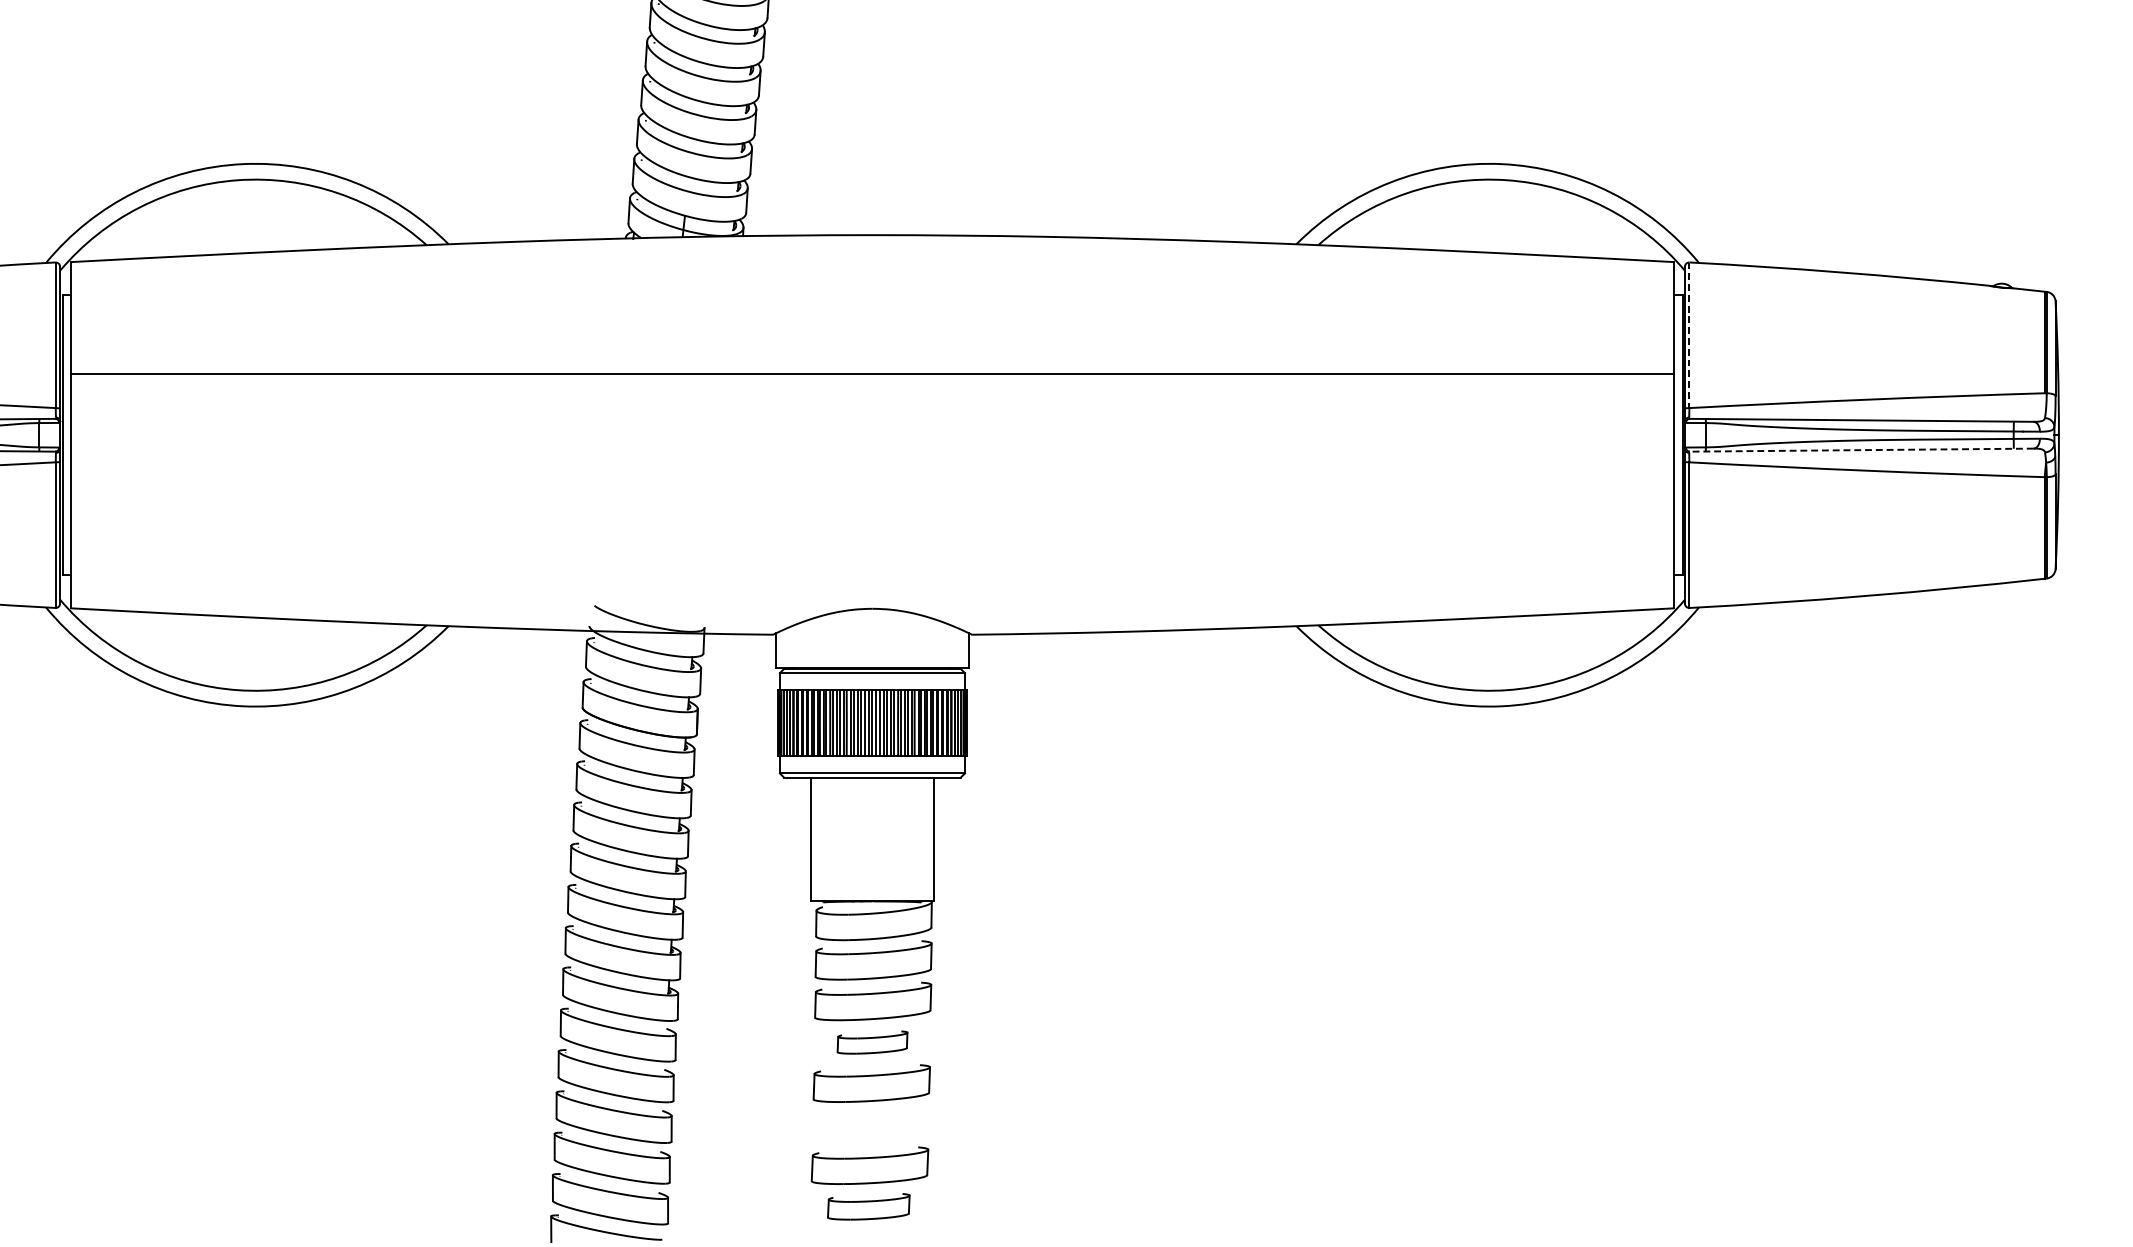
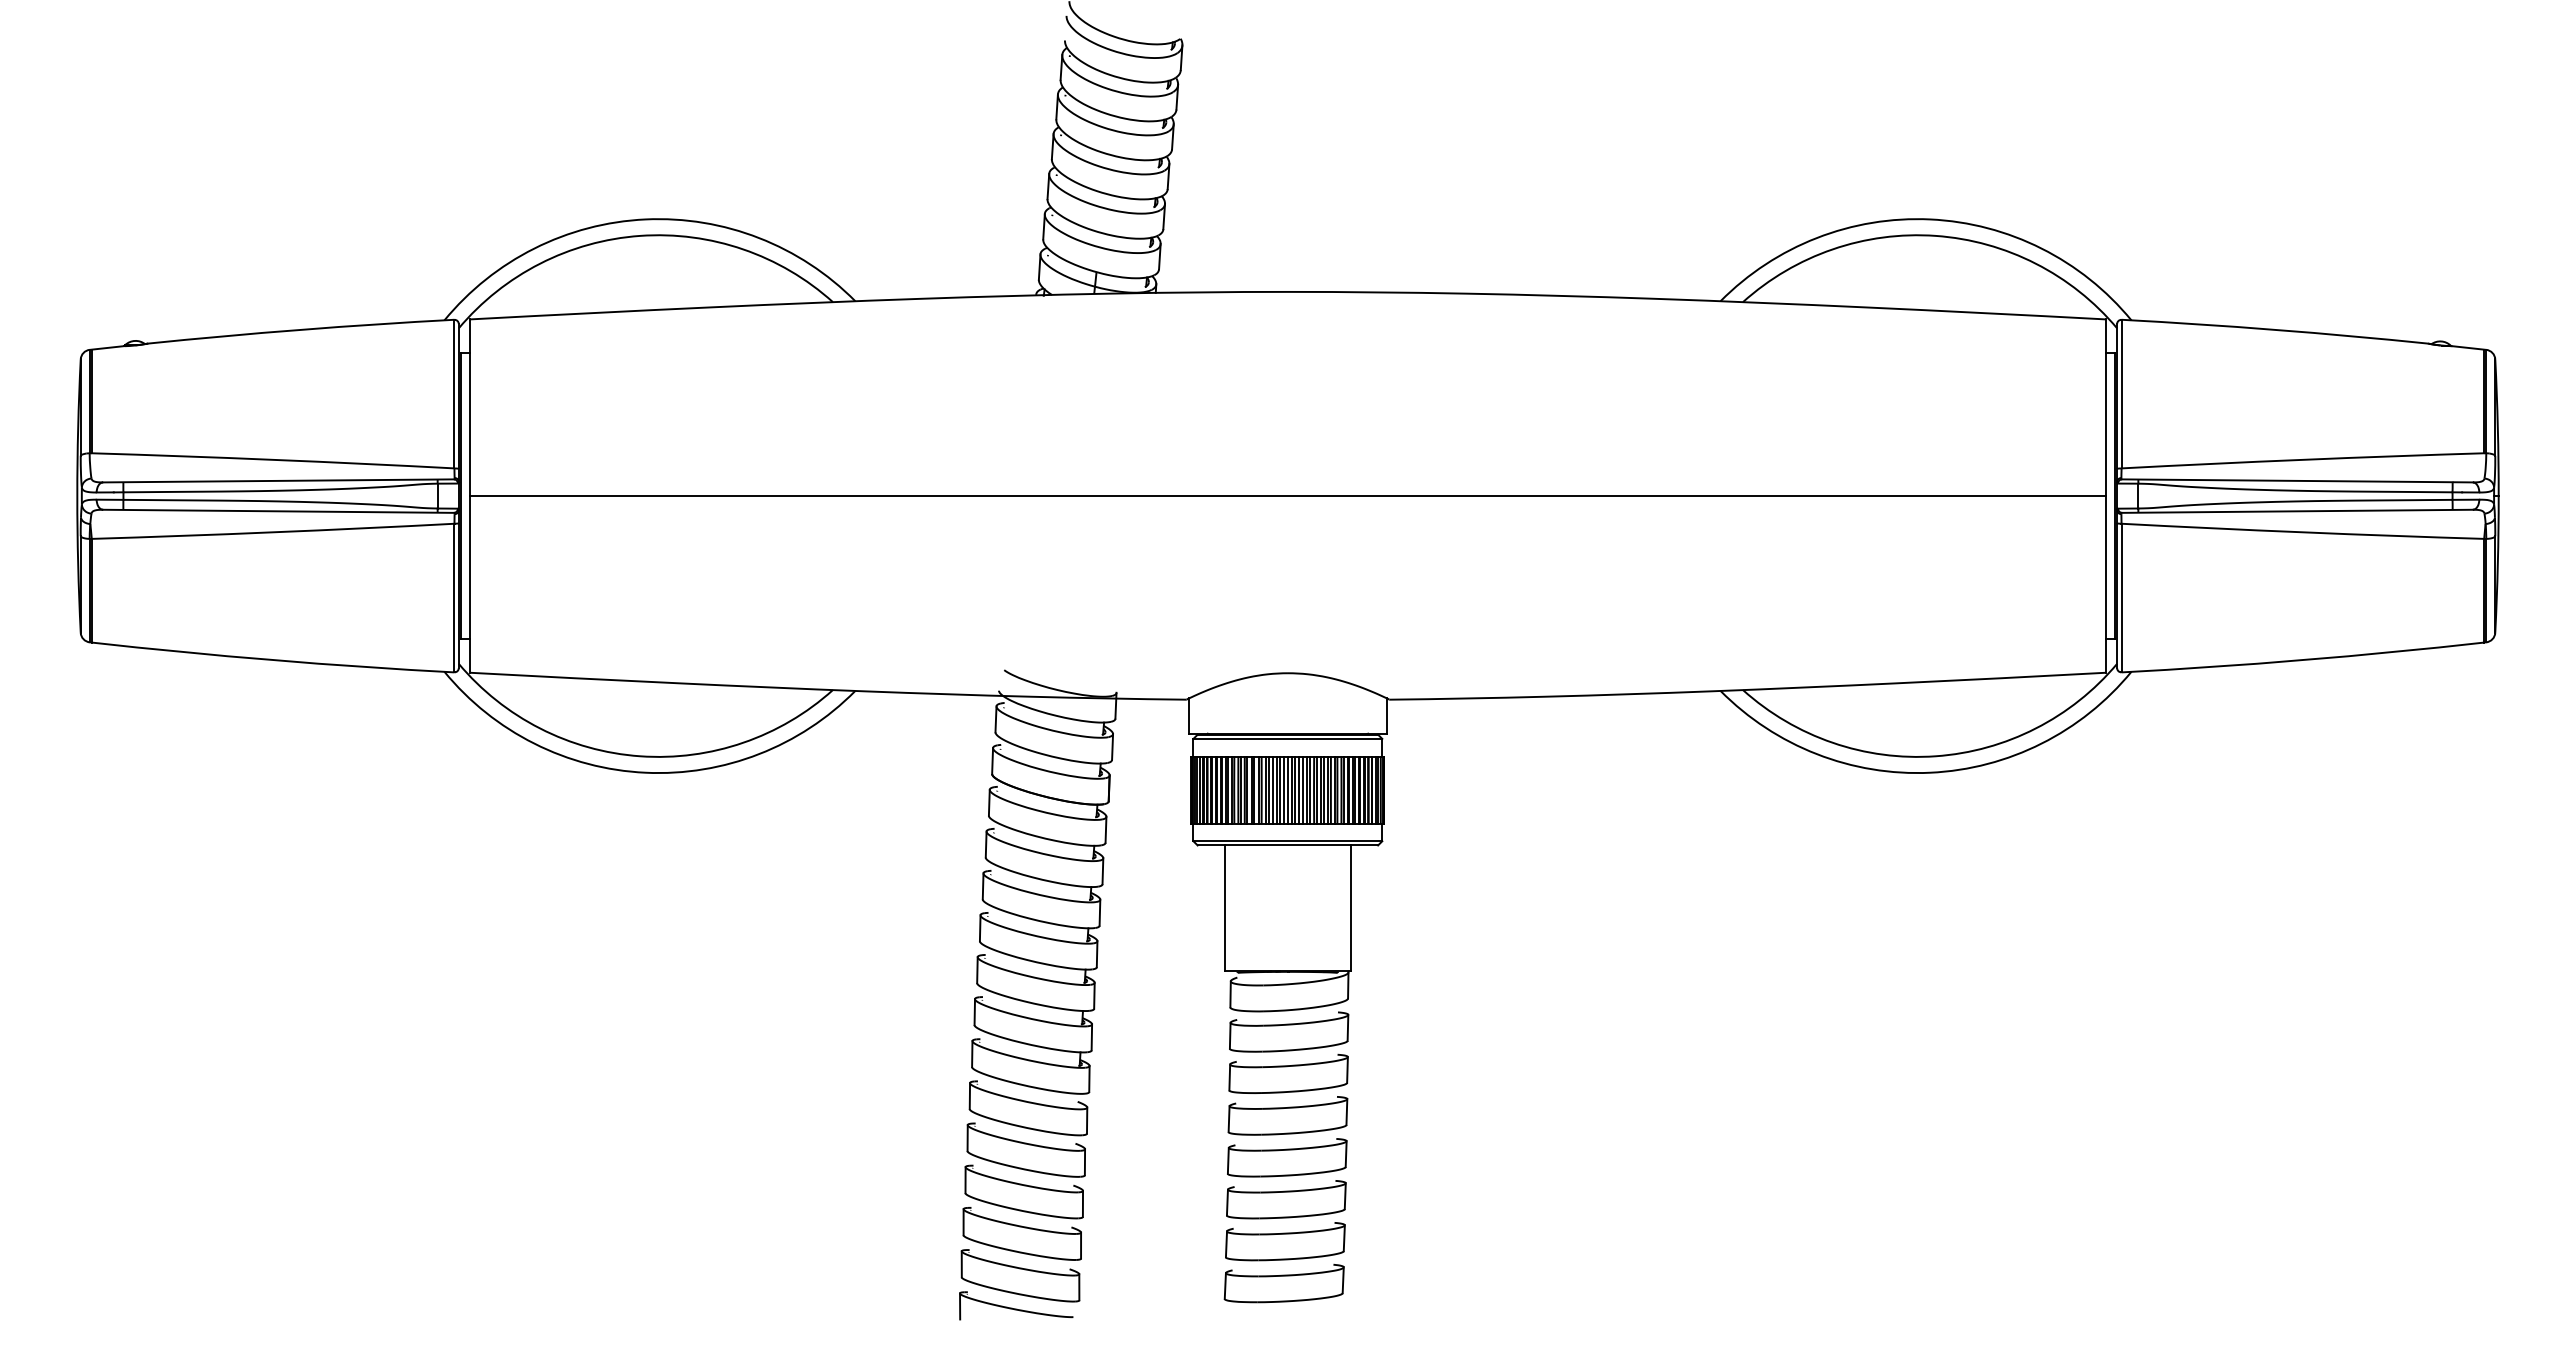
line: (1689, 335) -> (2121, 394), dashed -> solid
line: (872, 374) -> (1287, 496), moved
line: (1861, 450) -> (2297, 511), dashed -> solid
part: (872, 1042) -> (1287, 1115), size x1.67
part: (871, 1124) -> (1286, 1199), added
part: (868, 1206) -> (1283, 1283), size x1.43

